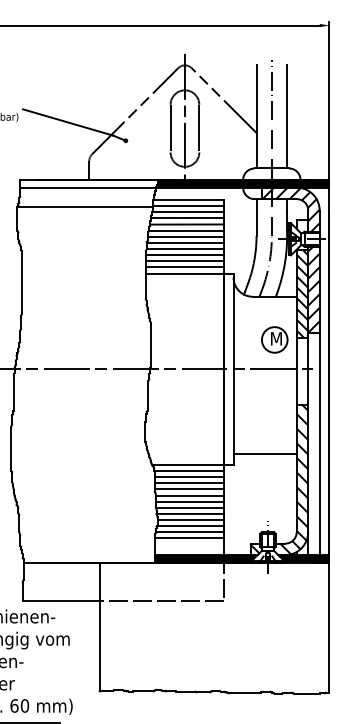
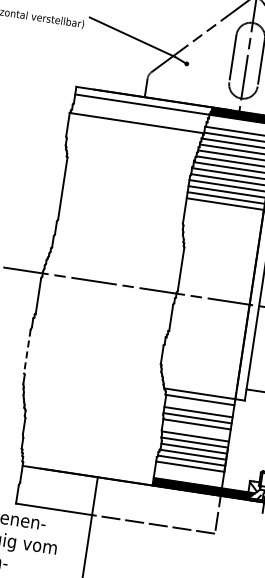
line: (11, 449) -> (27, 352), solid -> dashed
line: (189, 477) -> (199, 406), removed
line: (189, 501) -> (195, 430), removed

